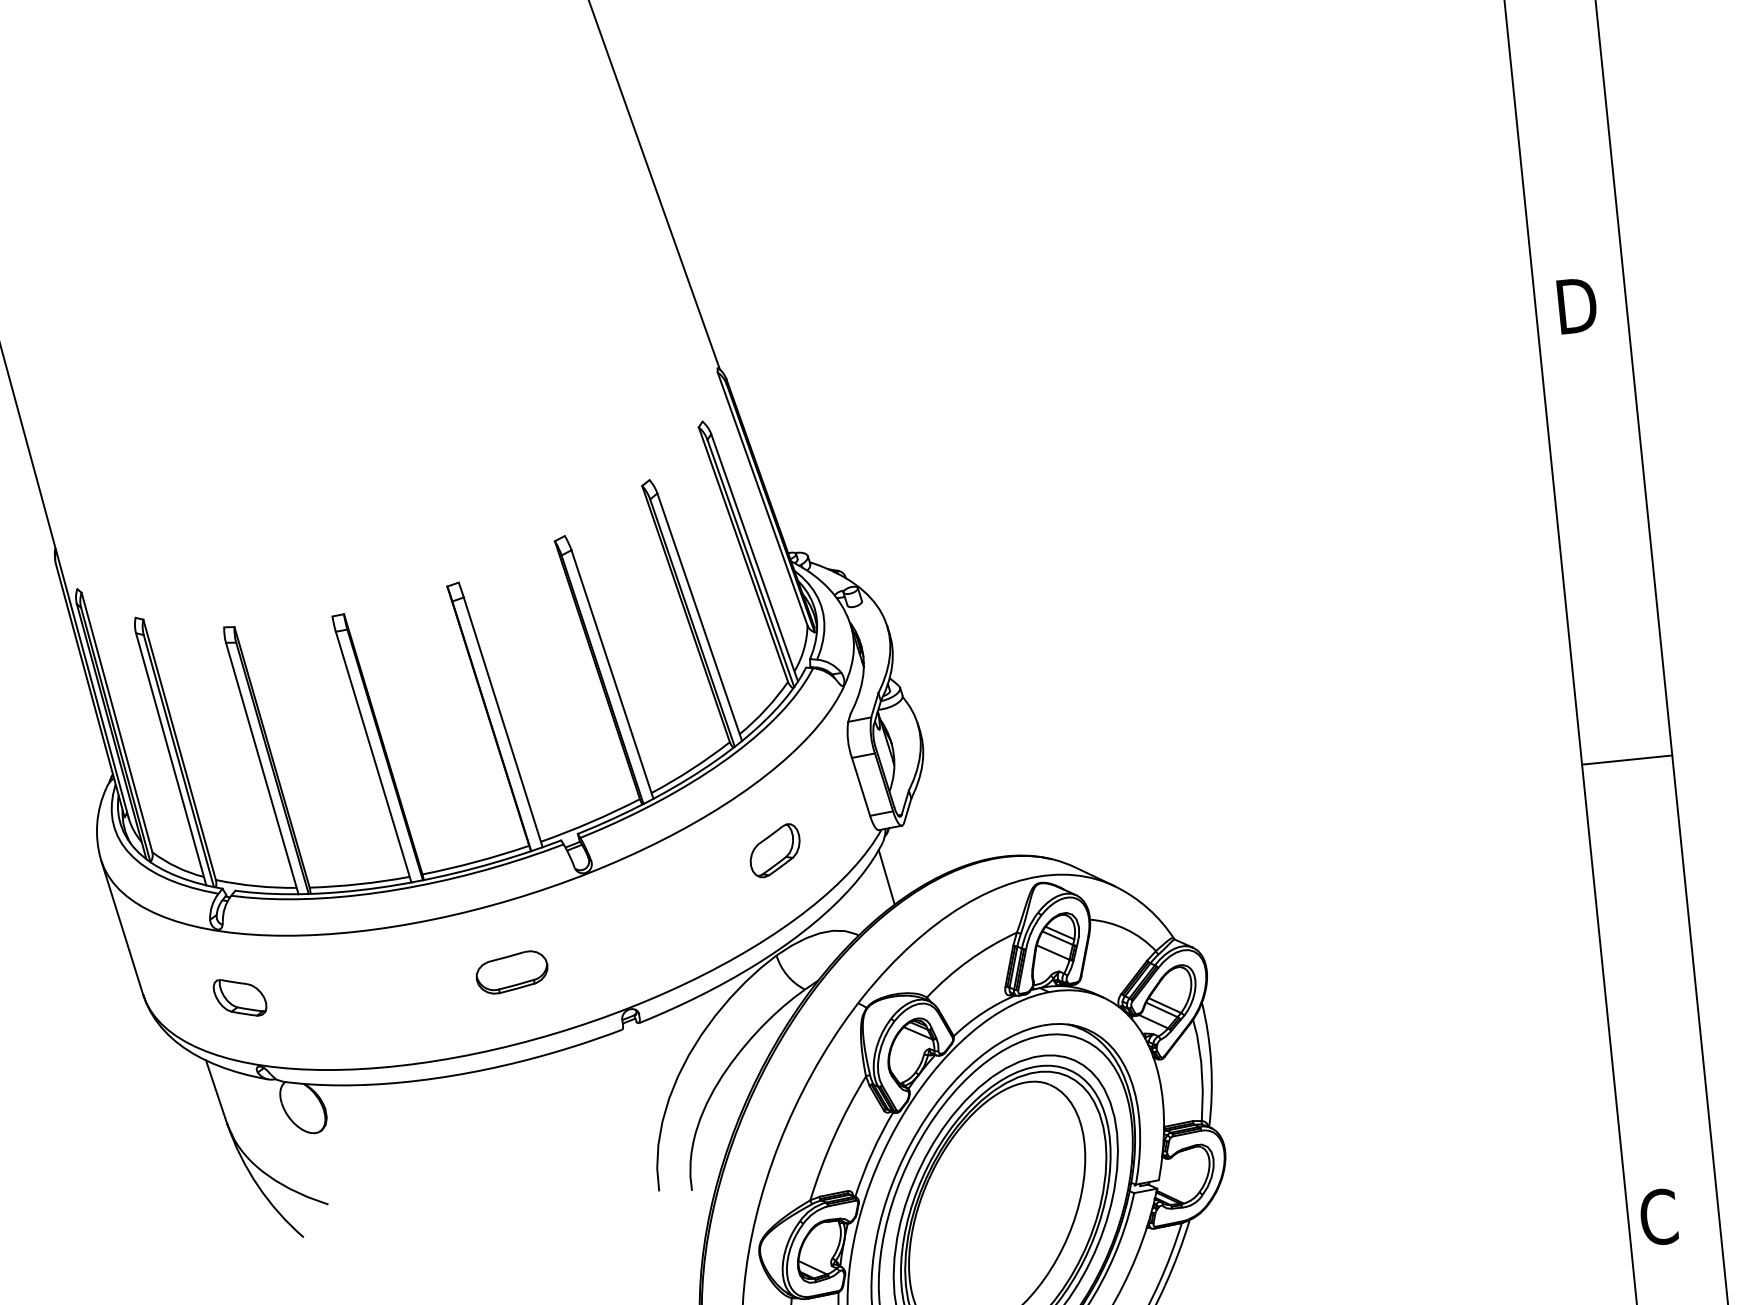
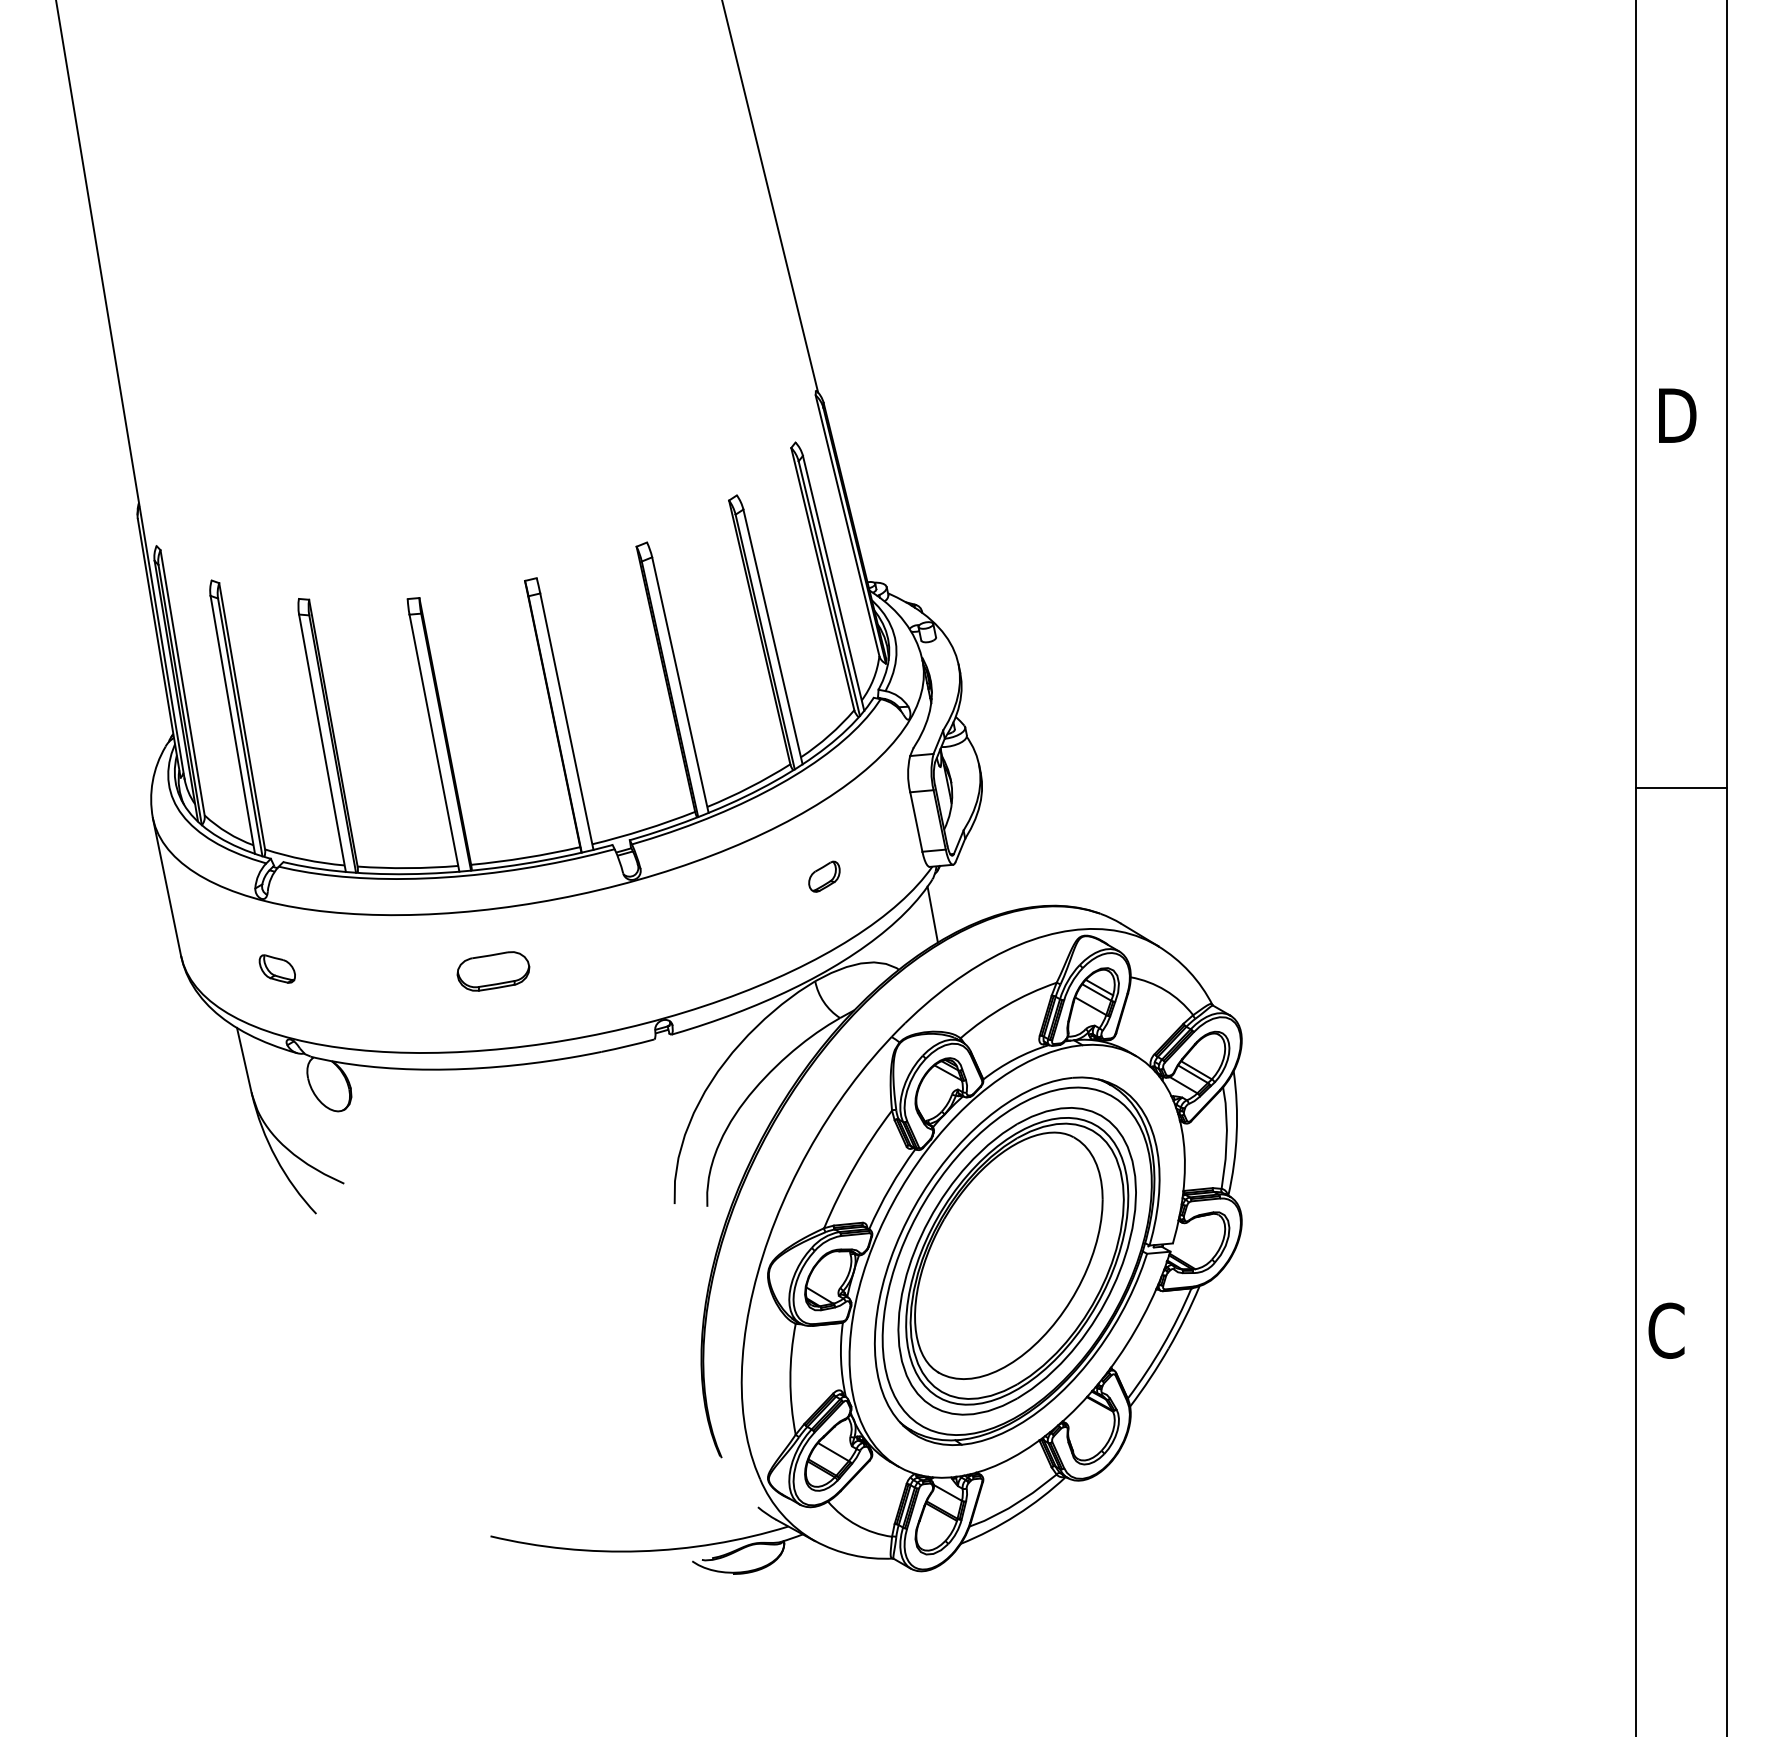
line: (1626, 759) -> (1680, 787), moved
part: (775, 850) -> (824, 876), size x0.6
part: (512, 972) -> (493, 971), moved
part: (240, 997) -> (277, 968), size x0.7

